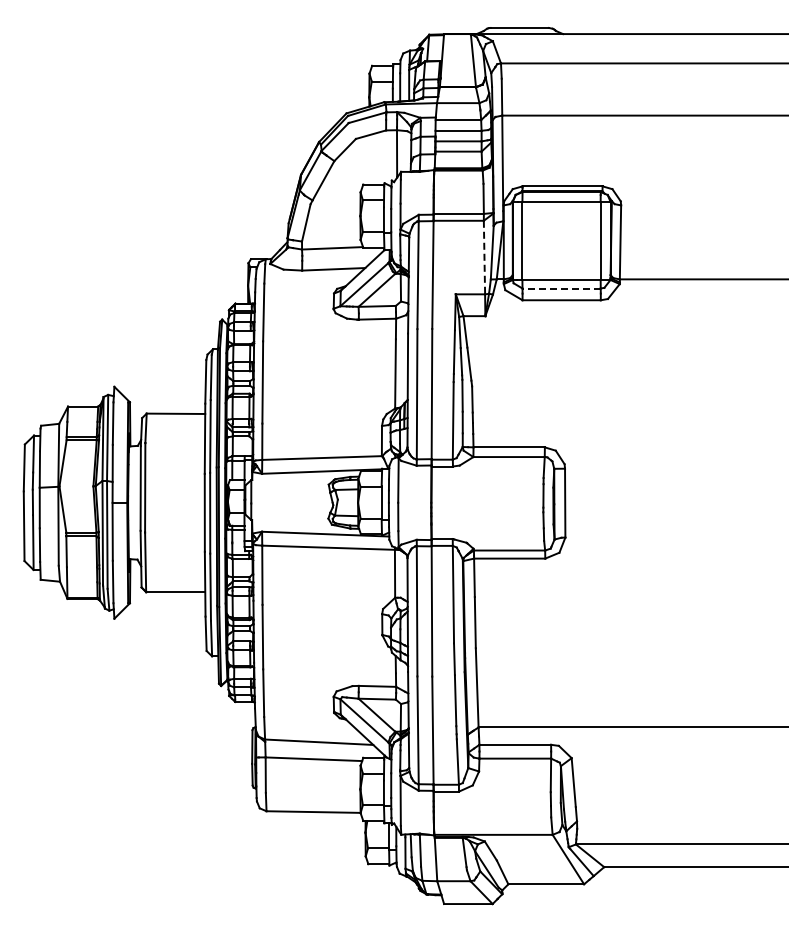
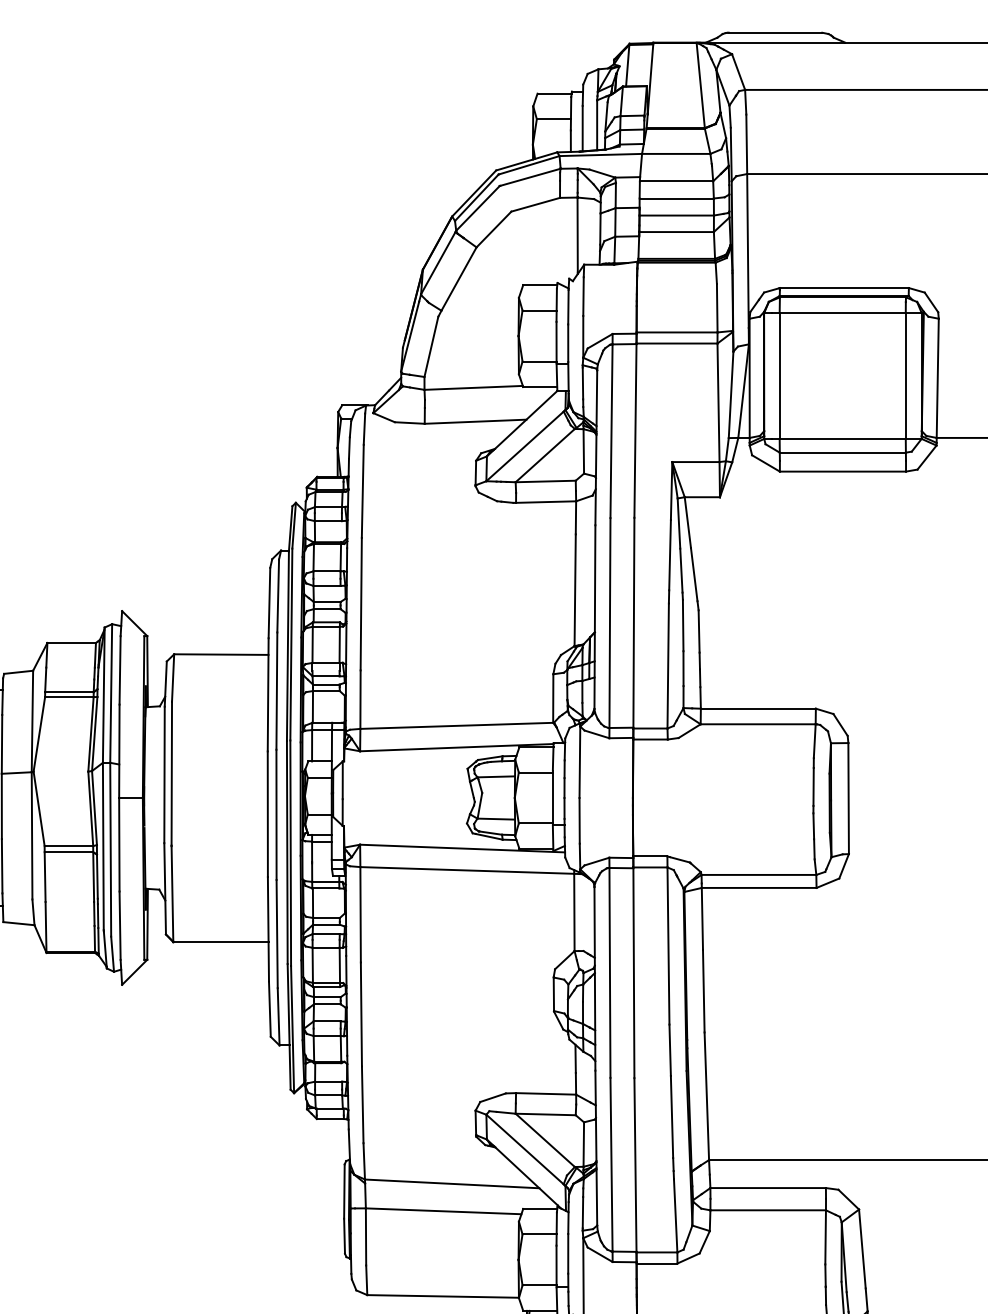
line: (484, 257) -> (718, 402), dashed -> solid
line: (561, 288) -> (842, 452), dashed -> solid

